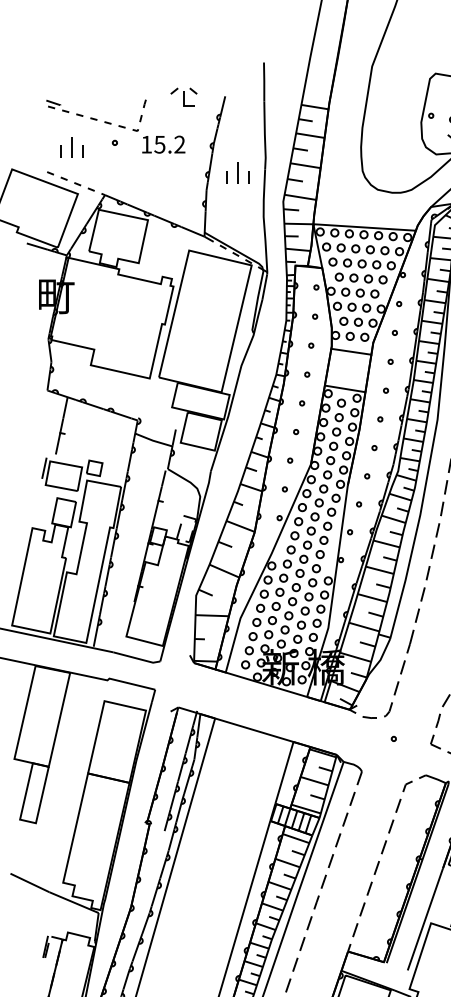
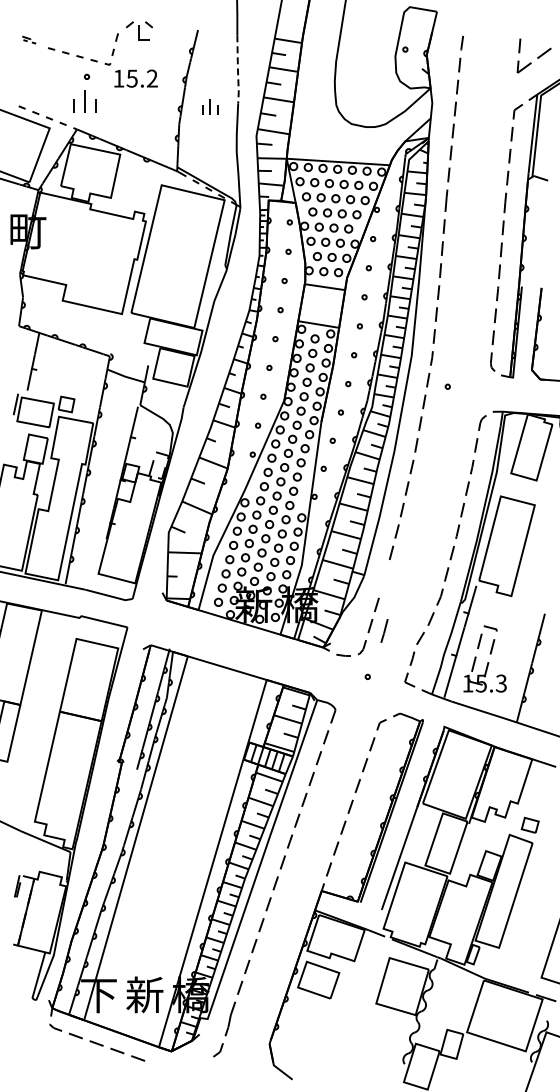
part: (183, 96) -> (139, 30), moved
part: (56, 105) -> (28, 39), size x0.6
line: (264, 135) -> (237, 69), solid -> dashed
part: (71, 147) -> (84, 101), moved
part: (237, 172) -> (210, 106), size x0.7
line: (410, 641) -> (384, 630), moved

